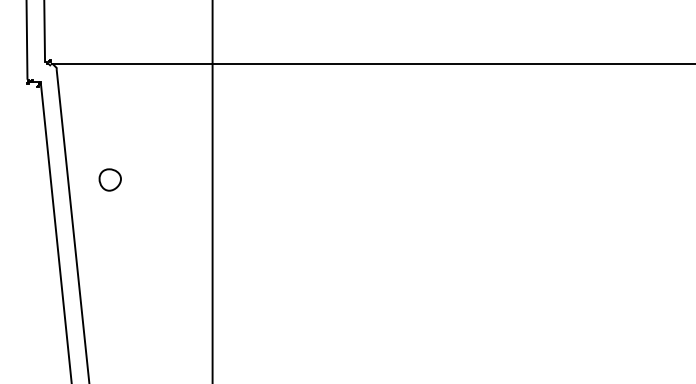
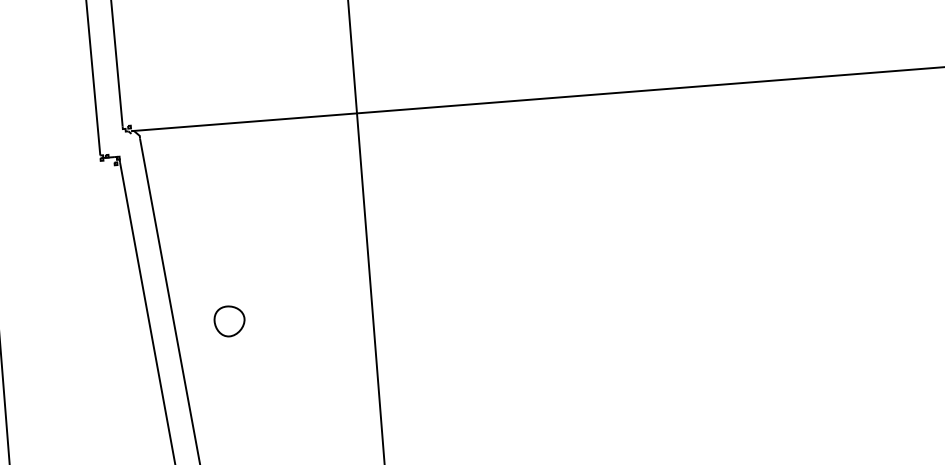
part: (109, 179) -> (228, 320), moved

